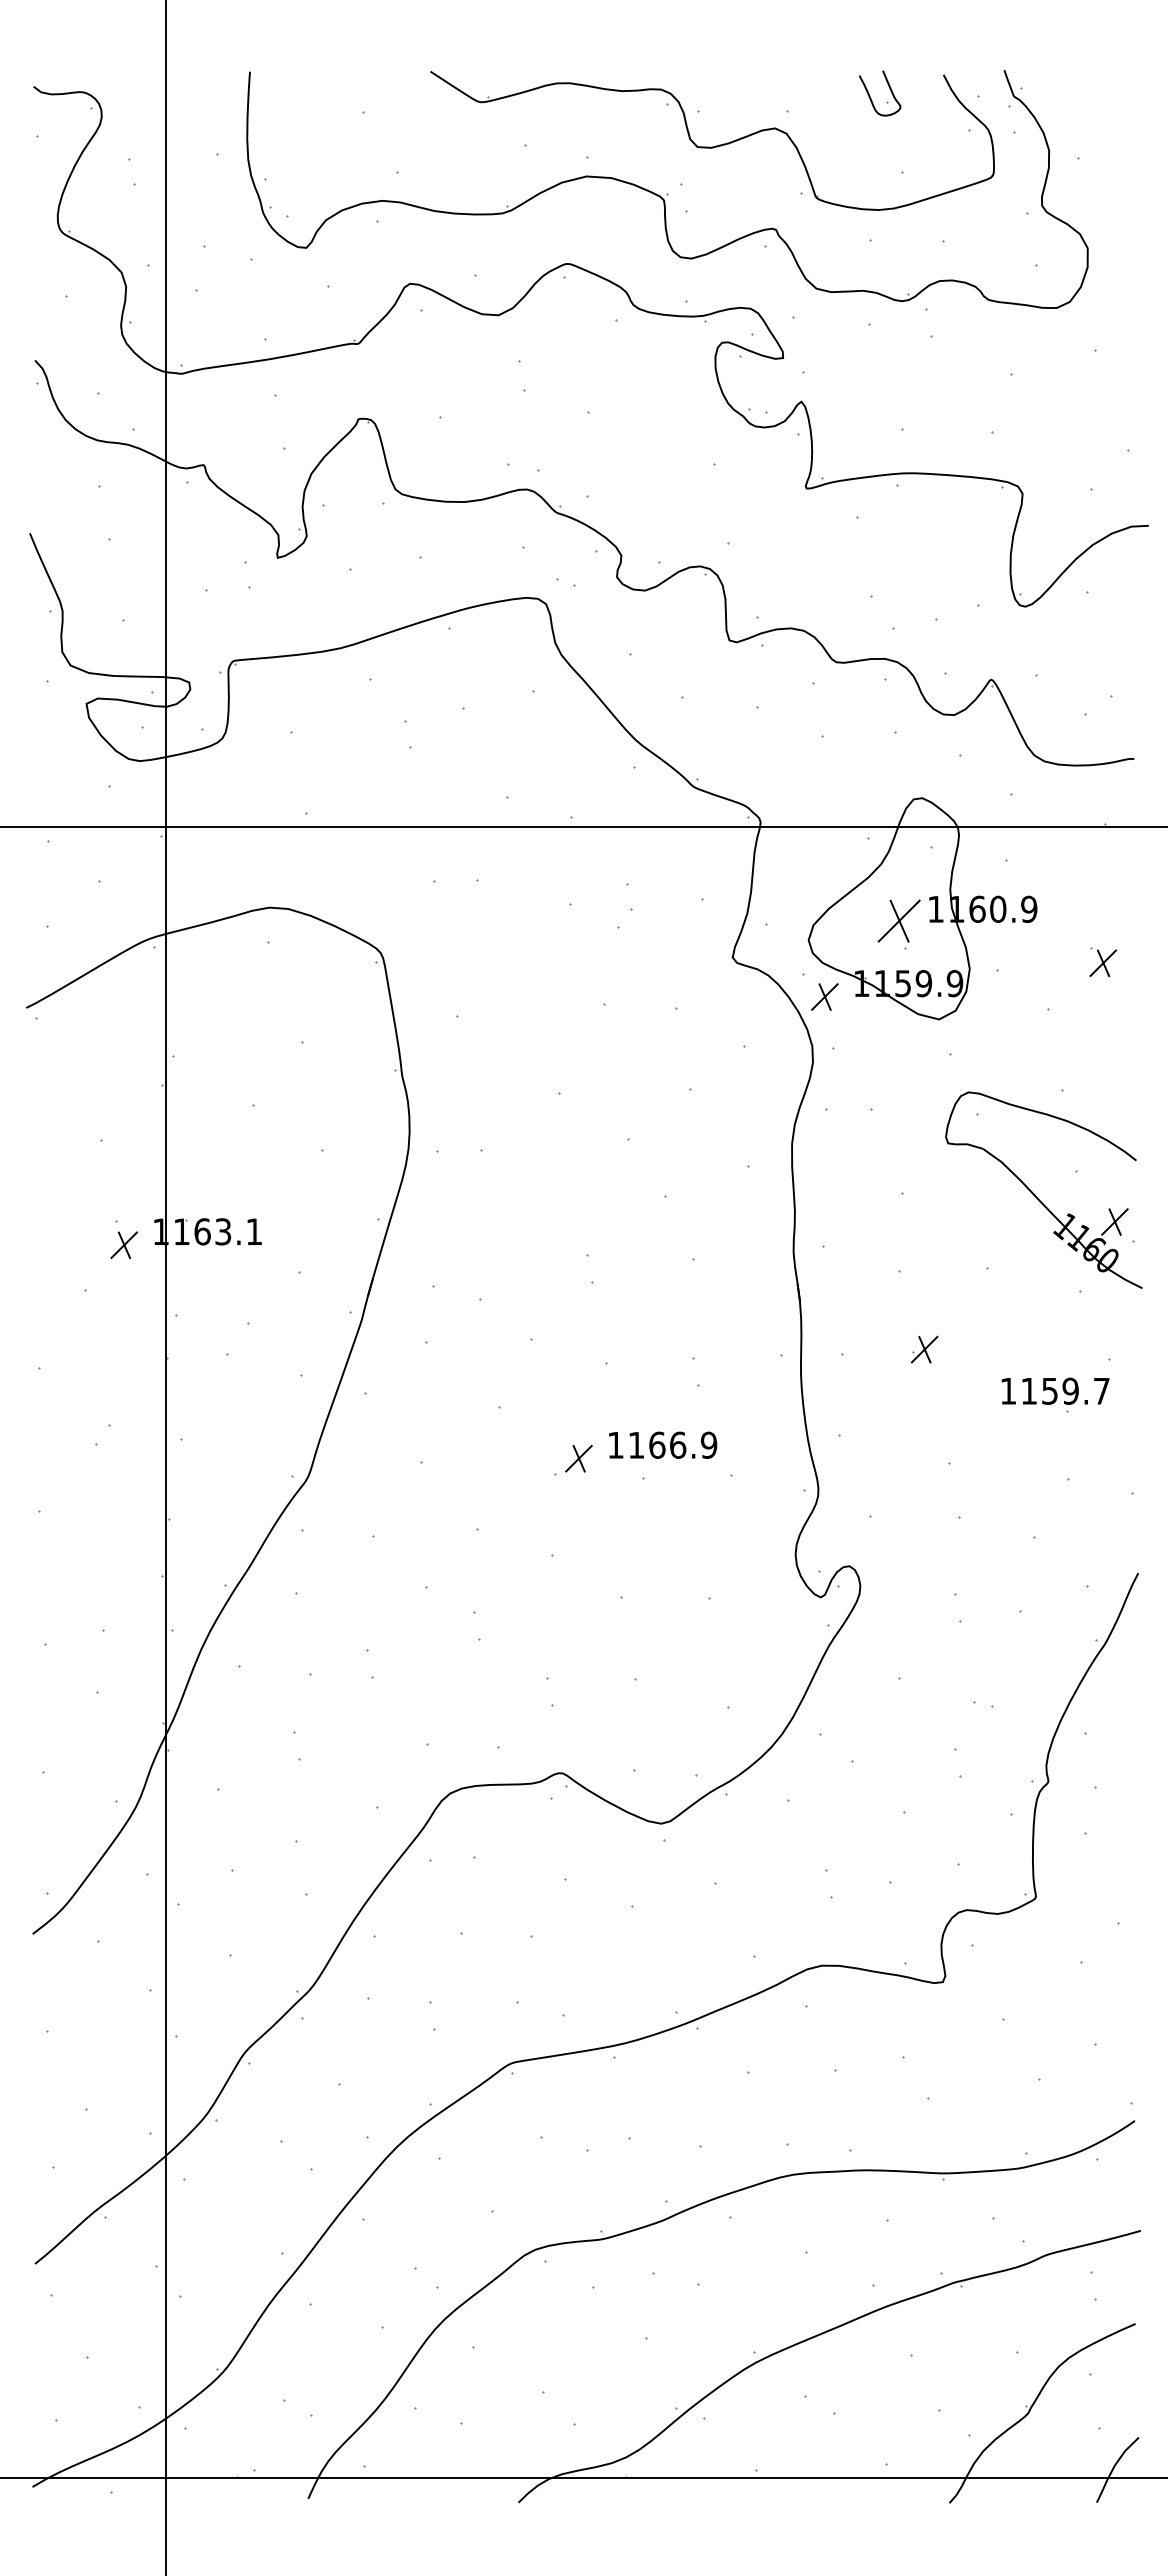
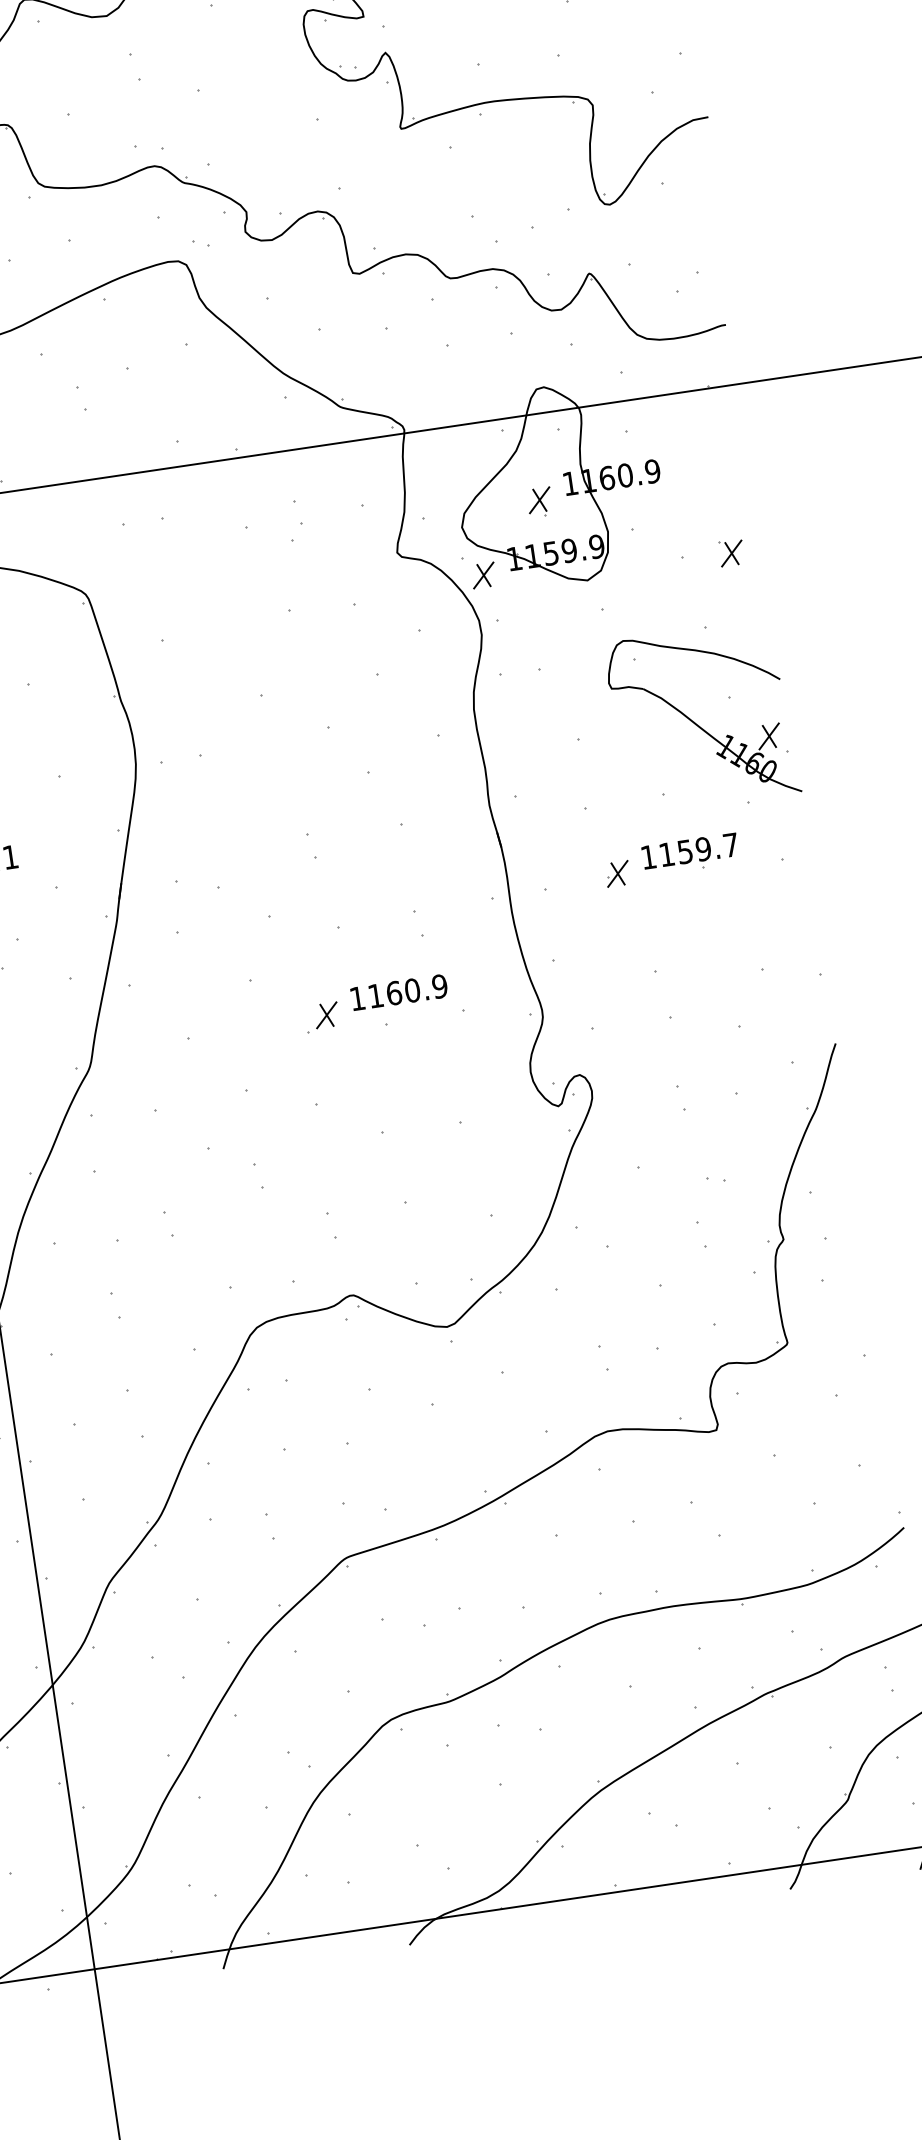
part: (898, 925) -> (539, 502), size x0.62
part: (1103, 962) -> (731, 552), moved
part: (1055, 1394) -> (690, 854), moved
text: (678, 1444) -> (412, 989), 1166.9 -> 1160.9

